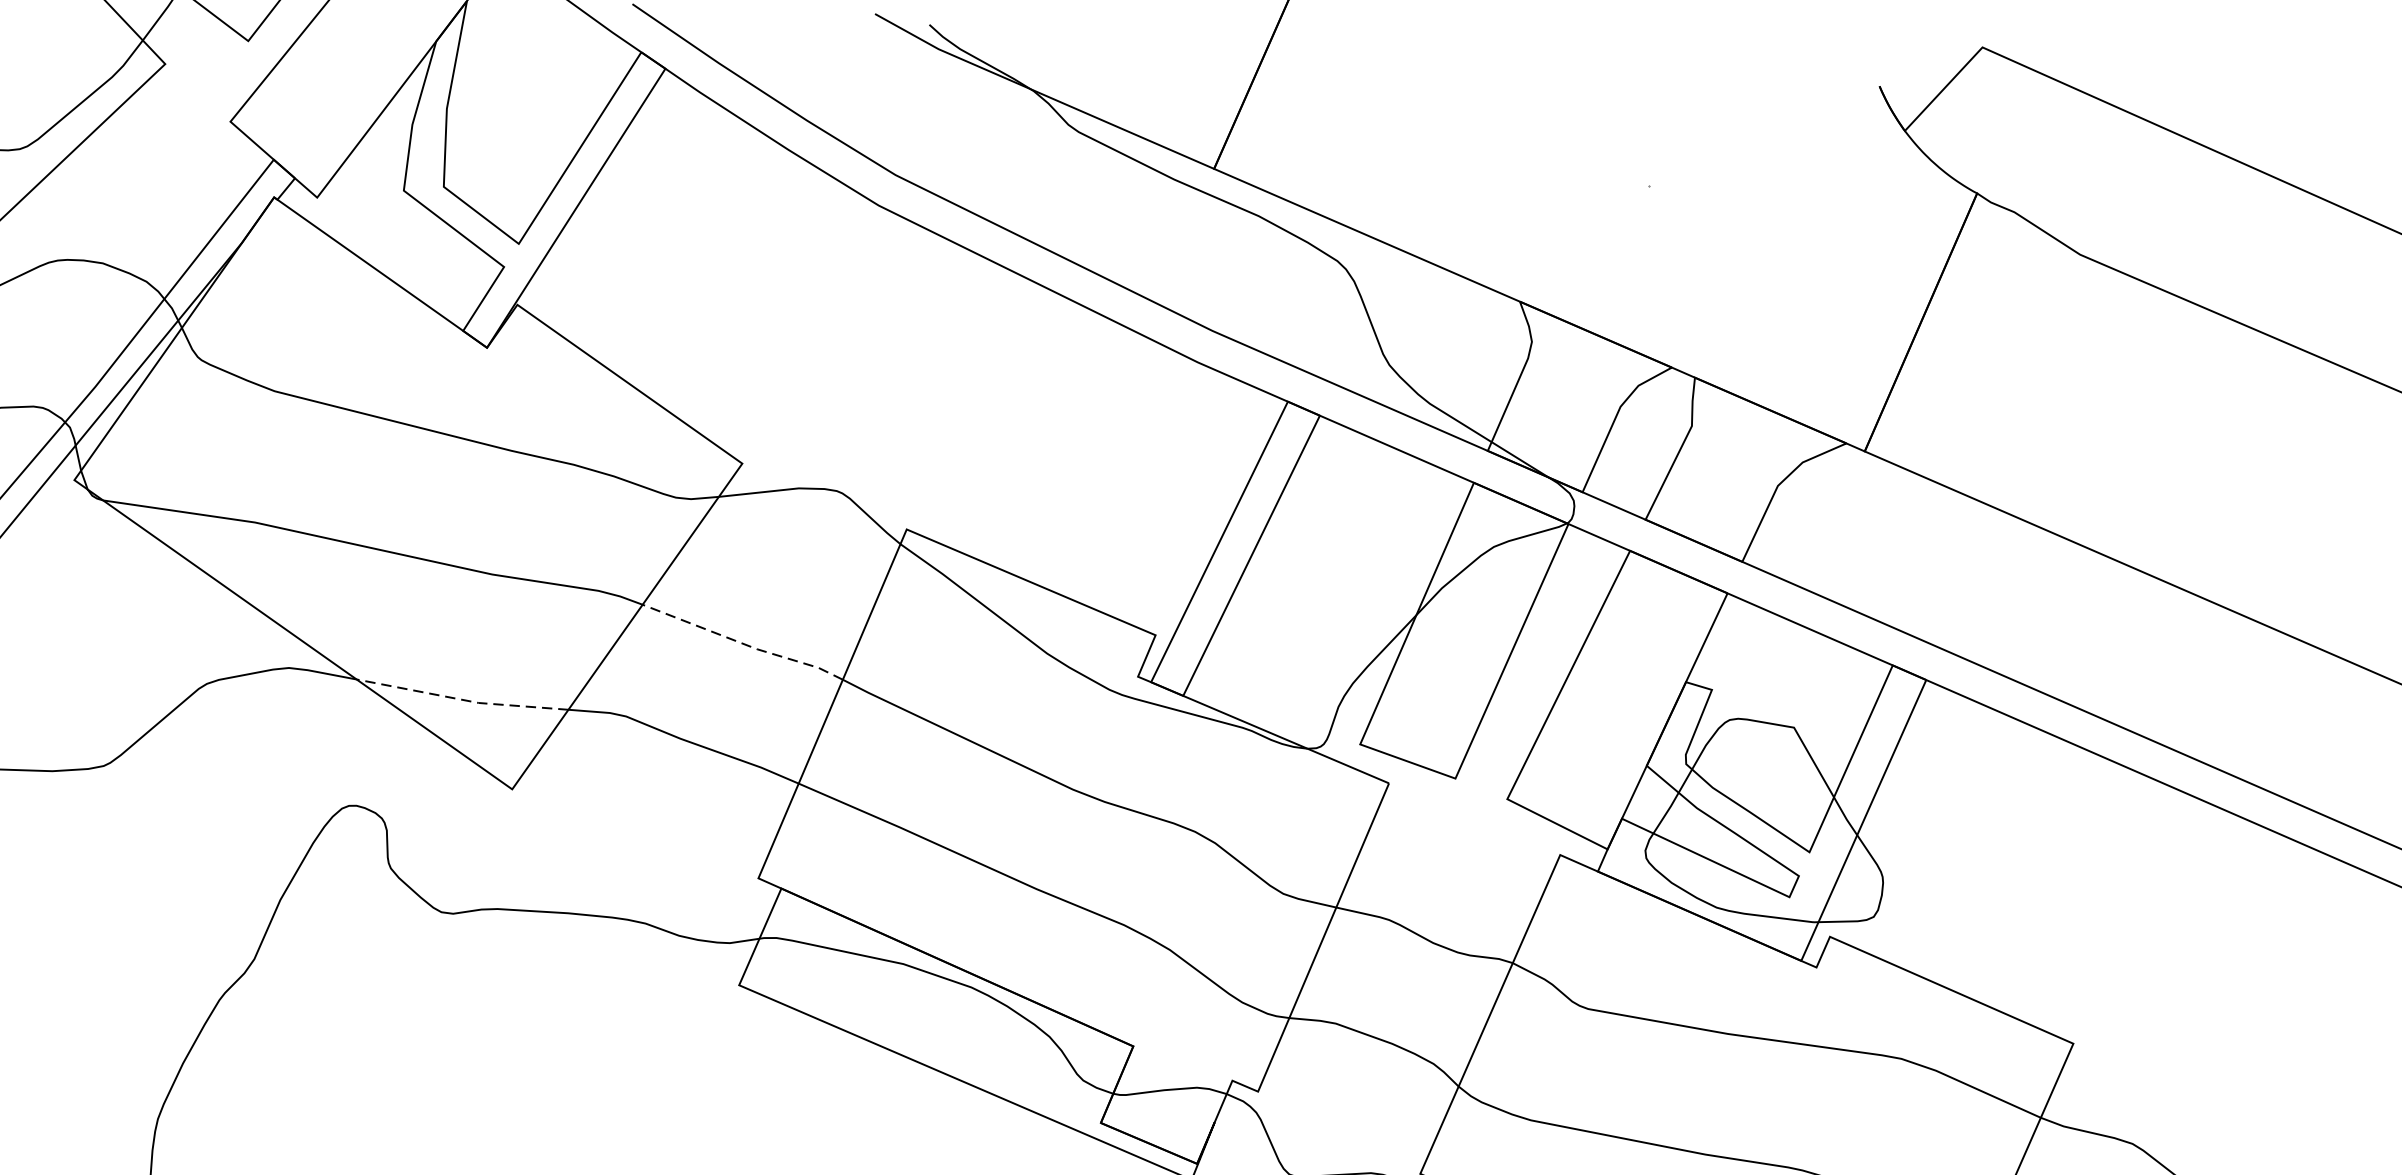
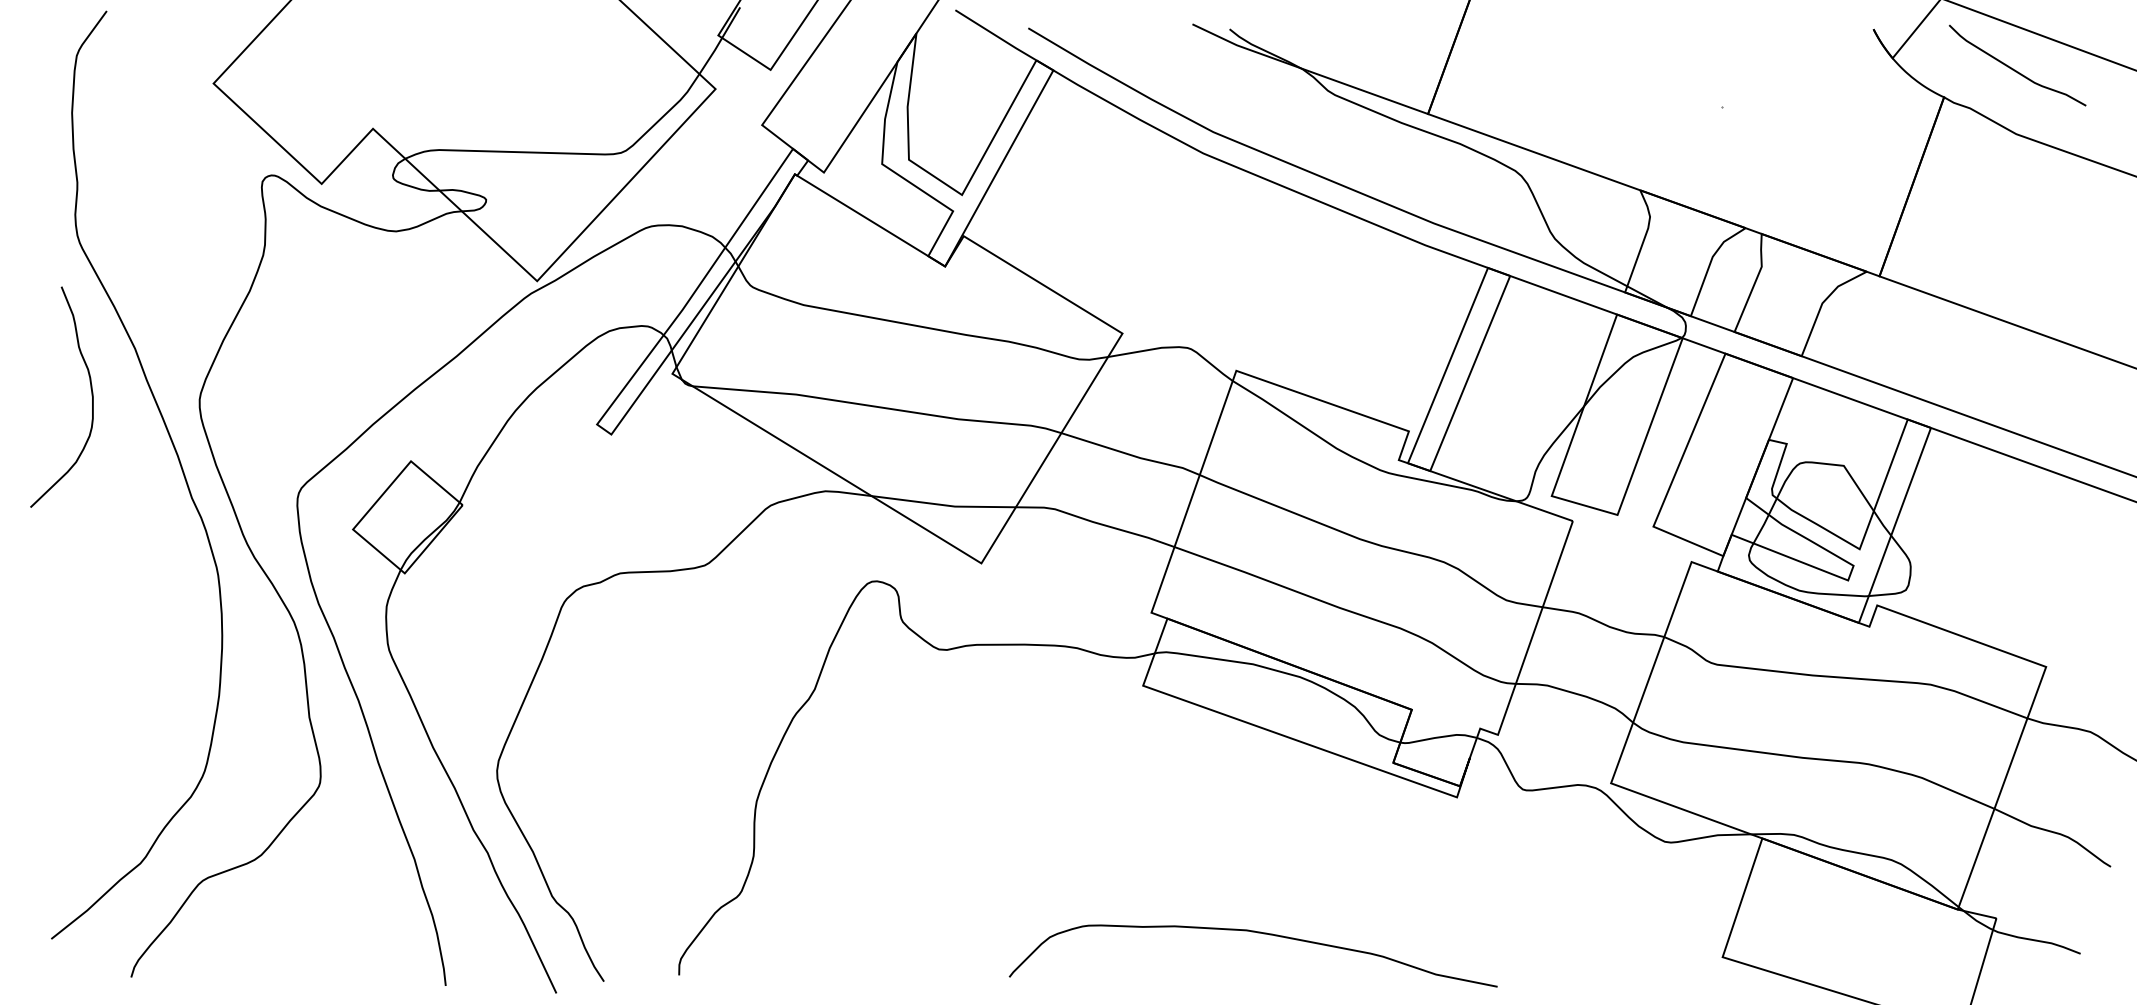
curve: (2085, 159) -> (2015, 69), added
line: (743, 644) -> (1131, 455), dashed -> solid
line: (463, 700) -> (944, 505), dashed -> solid

